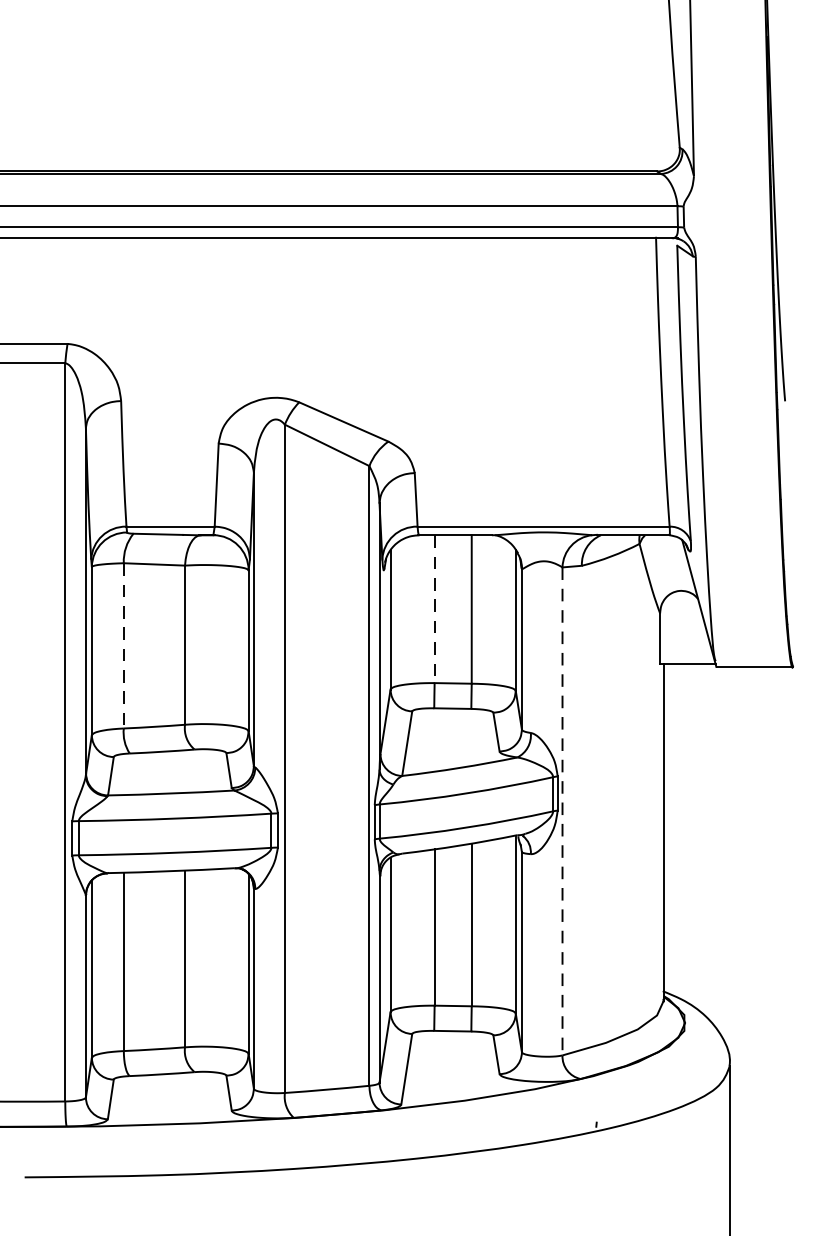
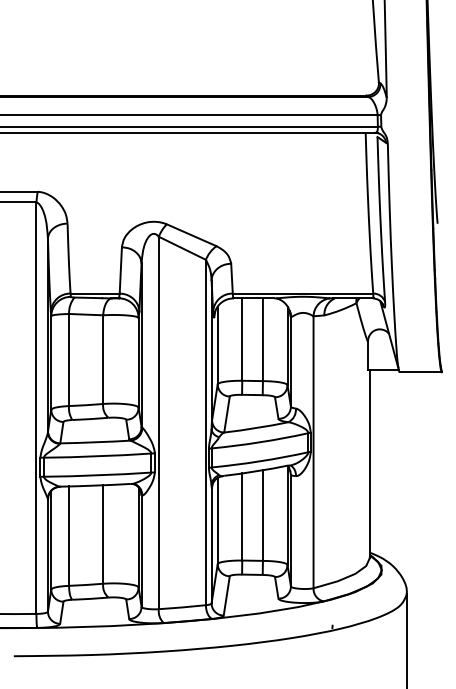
line: (435, 610) -> (242, 340), dashed -> solid
line: (124, 646) -> (69, 360), dashed -> solid
line: (562, 811) -> (313, 452), dashed -> solid

